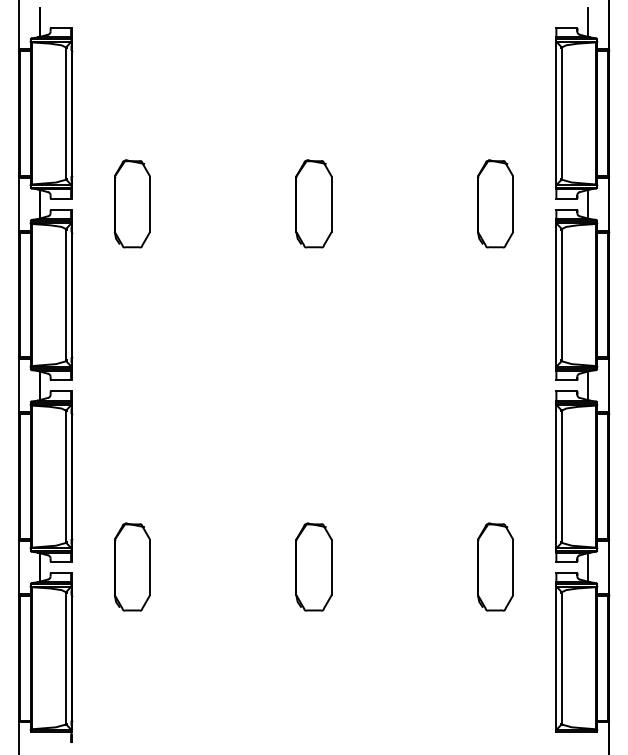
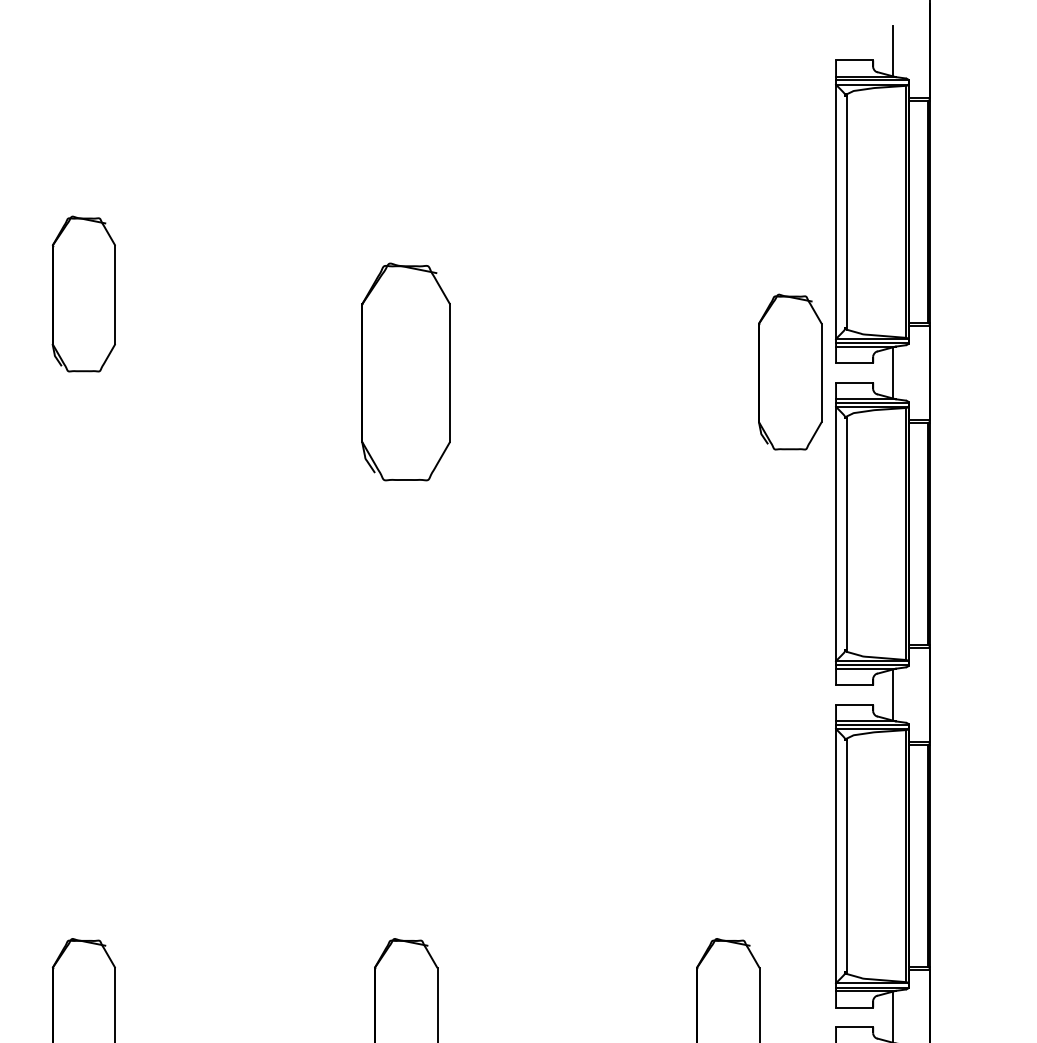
part: (131, 203) -> (82, 293), moved
part: (313, 203) -> (405, 371), size x1.4
part: (495, 203) -> (790, 371), moved

